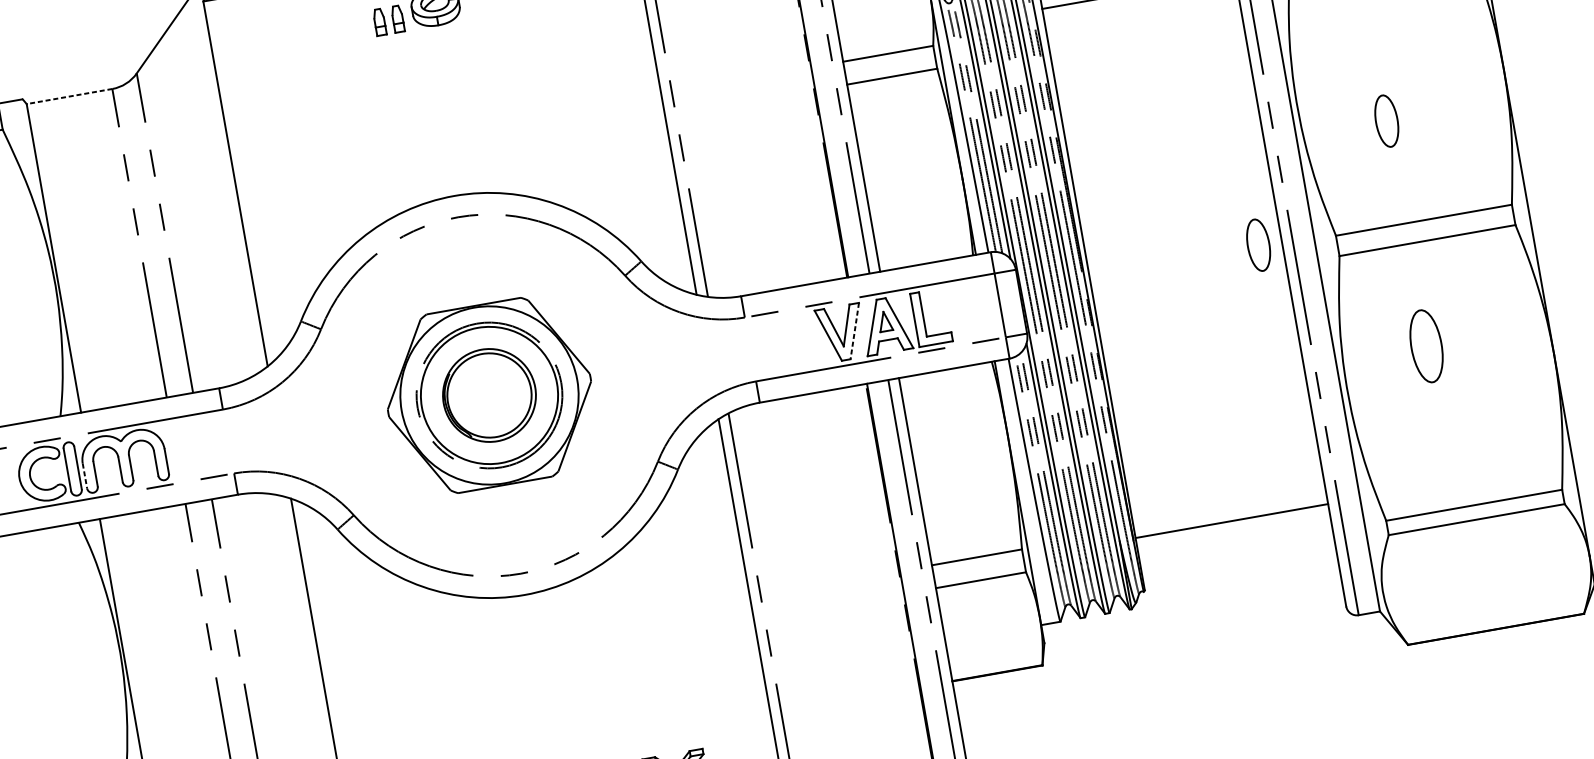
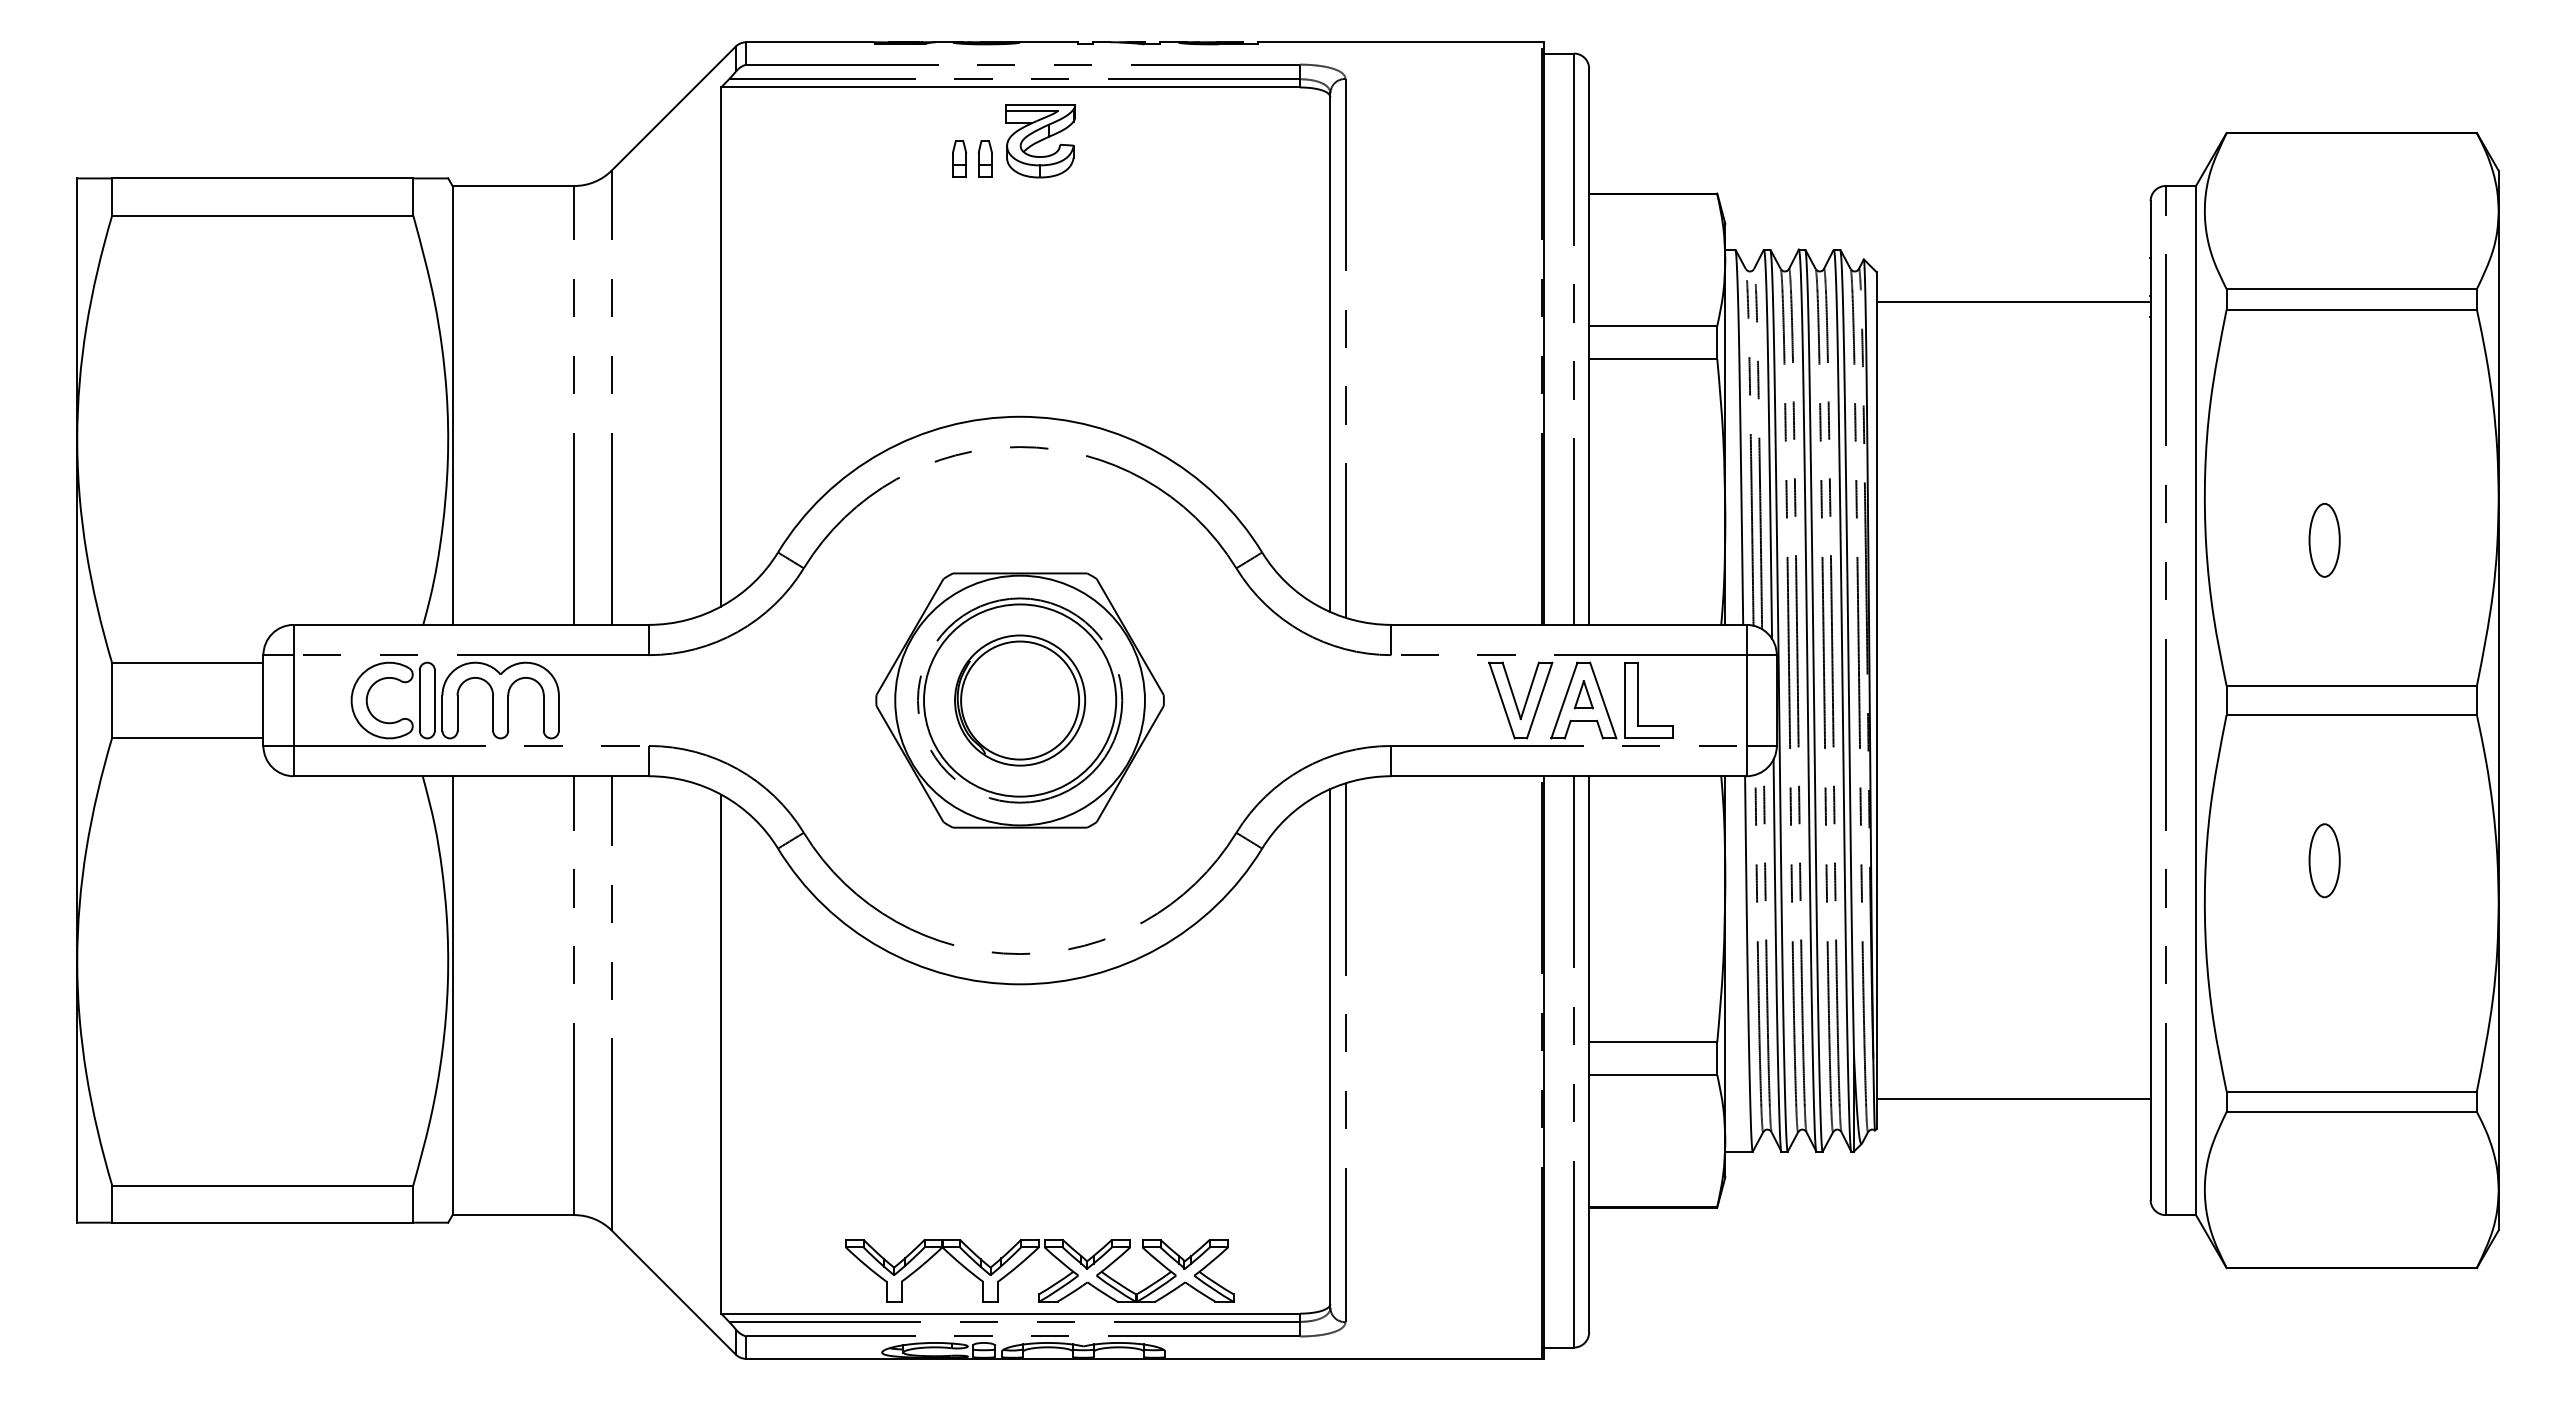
line: (69, 96) -> (513, 186), dashed -> solid
part: (1258, 245) -> (2117, 680), removed
line: (854, 331) -> (1539, 700), dashed -> solid
part: (1426, 346) -> (2324, 860), size x0.71
line: (85, 476) -> (442, 713), dashed -> solid
line: (1231, 521) -> (2013, 1099), moved

